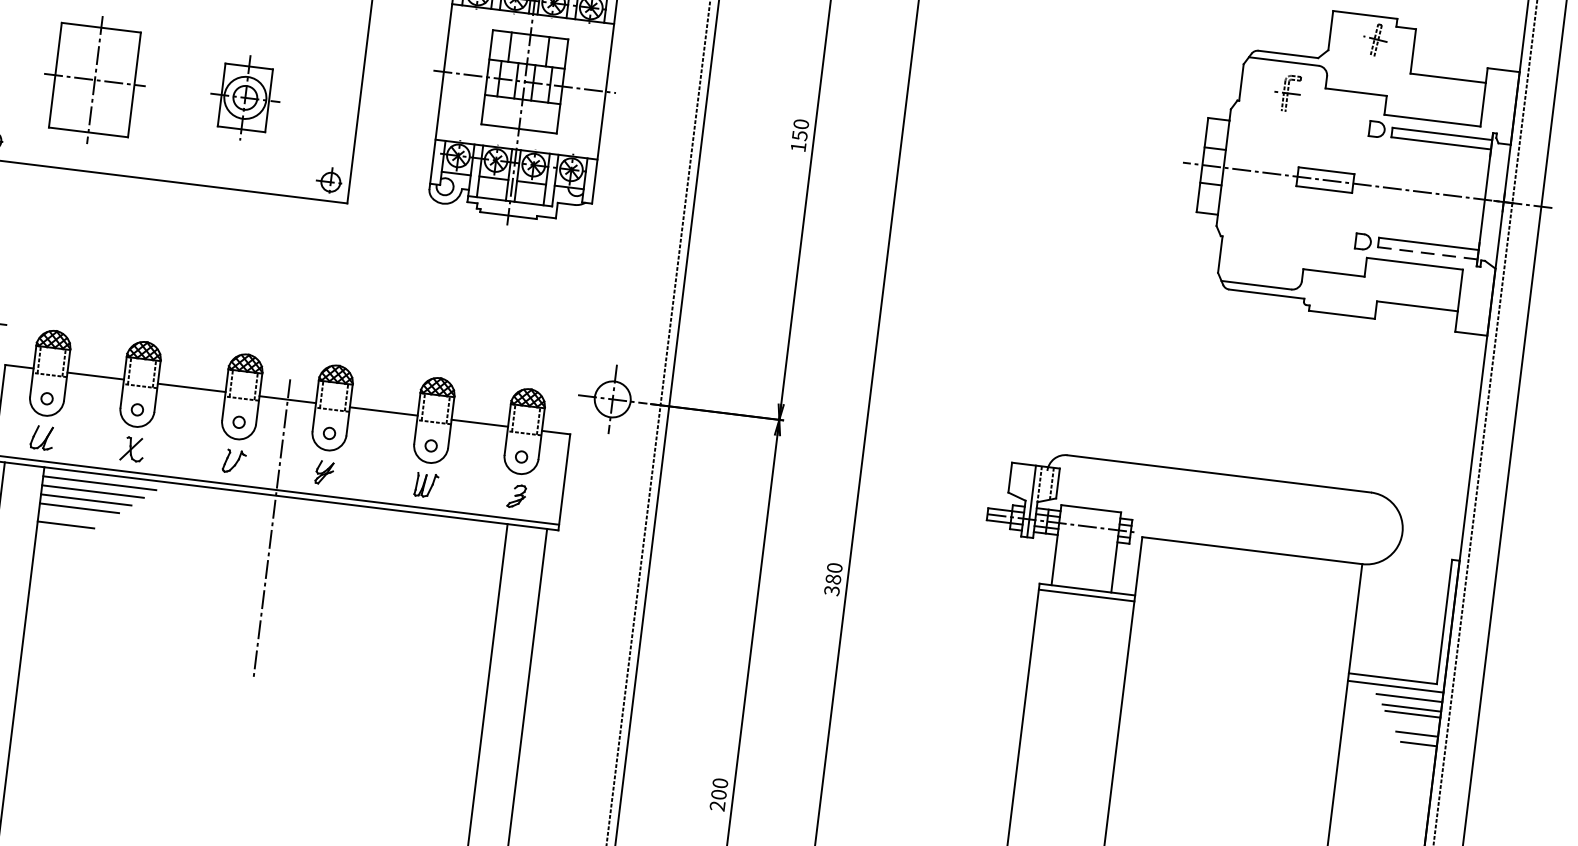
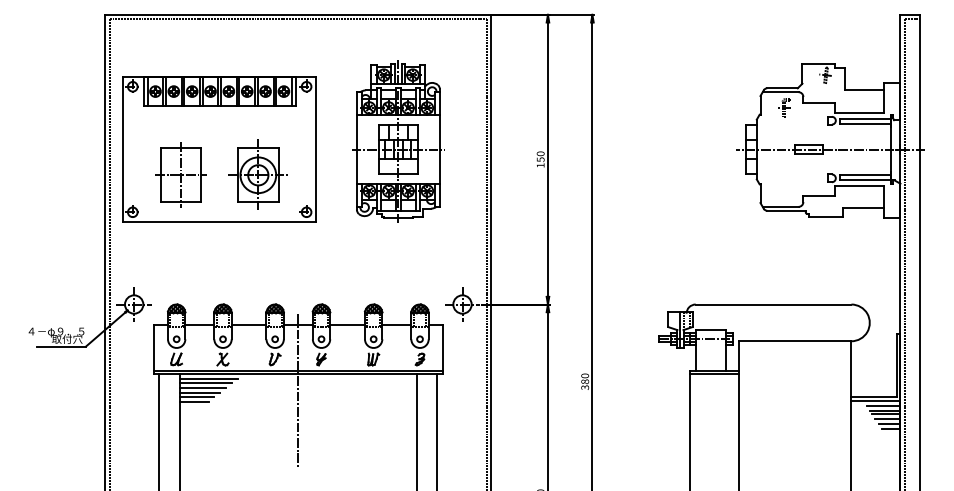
part: (244, 96) -> (257, 174), size x1.67
line: (1428, 254) -> (865, 180), dashed -> solid
line: (71, 517) -> (196, 397), added
line: (1414, 723) -> (887, 418), added

